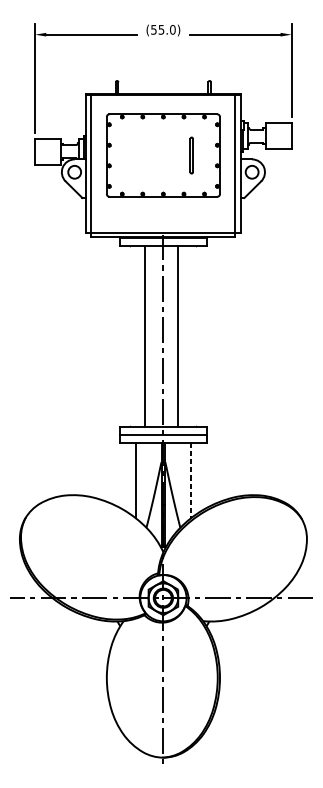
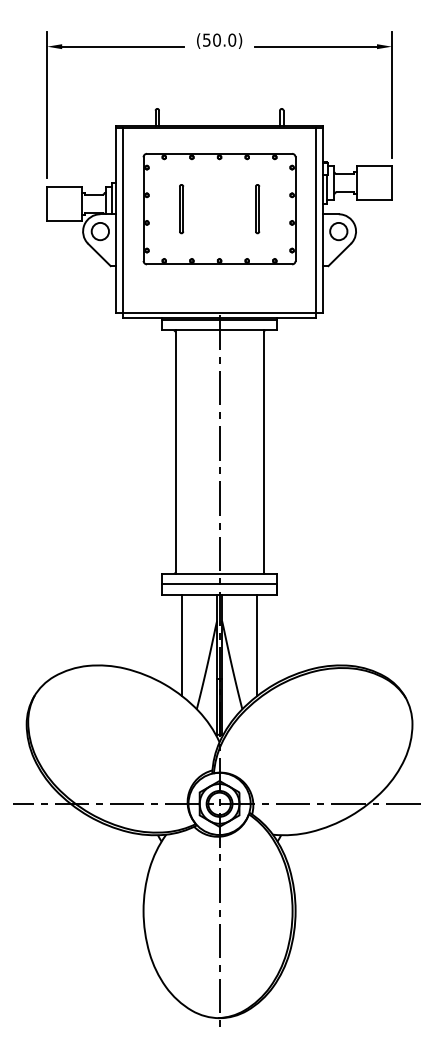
text: (161, 29) -> (216, 39), (55.0) -> (50.0)
part: (135, 155) -> (181, 209), added
line: (144, 336) -> (175, 452), moved
line: (178, 336) -> (263, 452), moved
line: (190, 480) -> (256, 645), dashed -> solid

